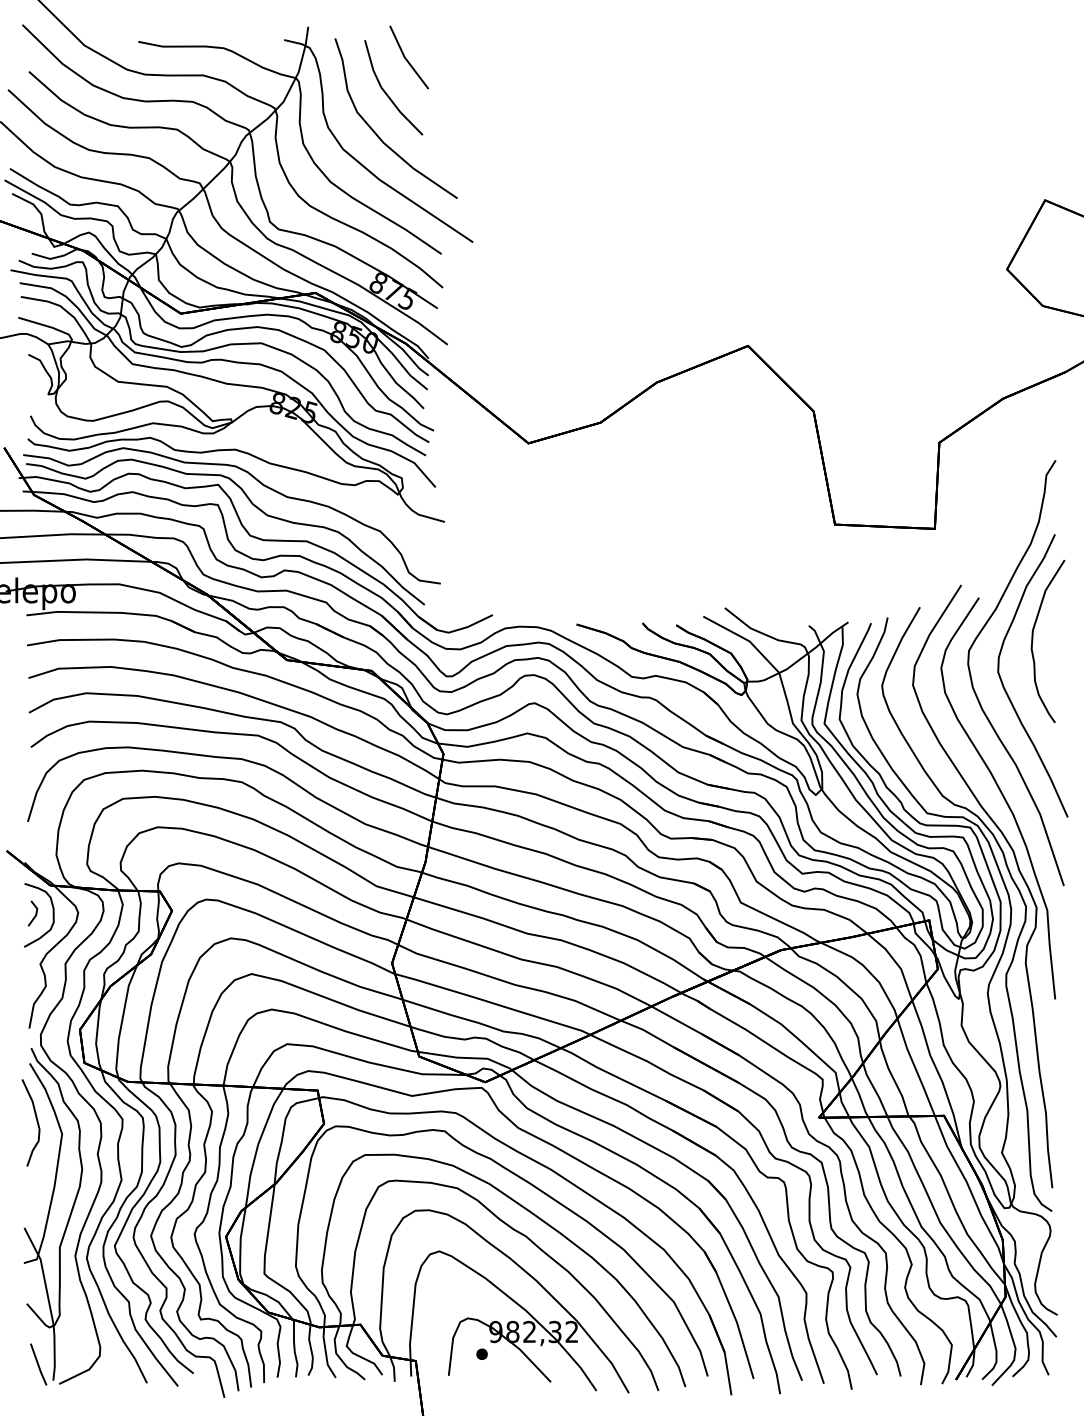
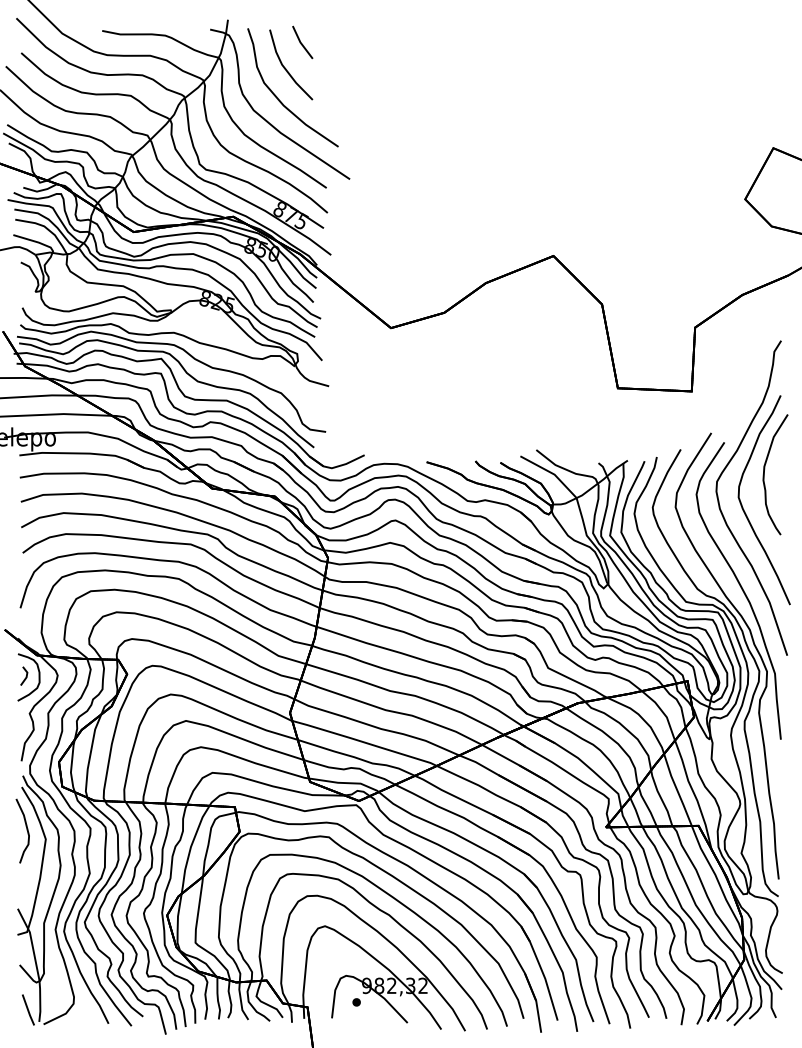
part: (409, 57) -> (302, 42), size x0.7

